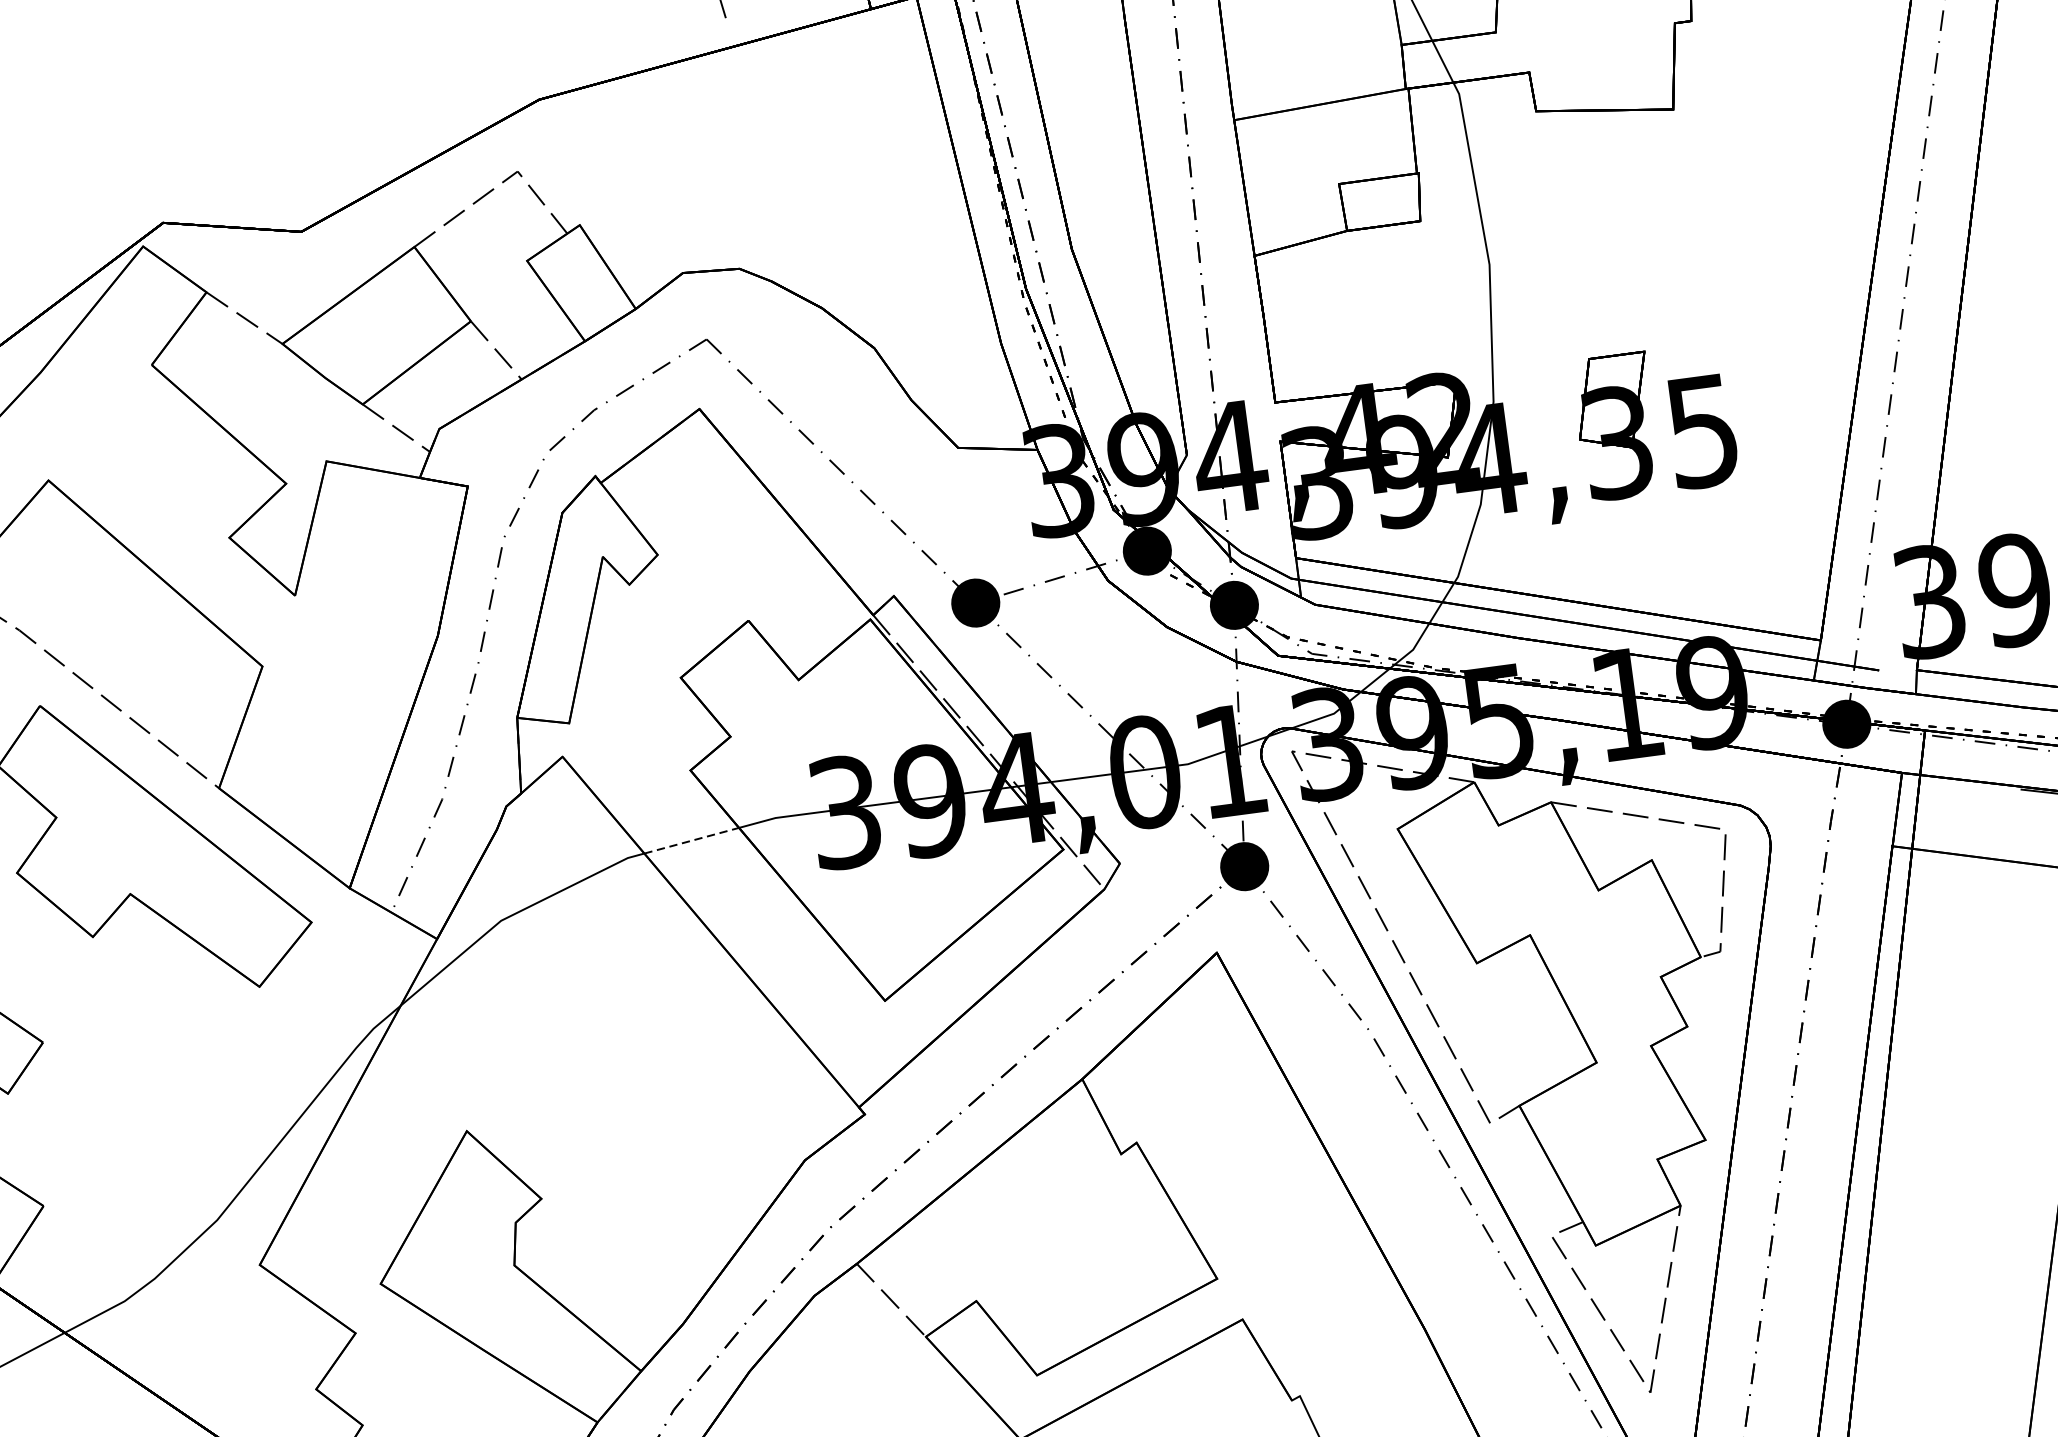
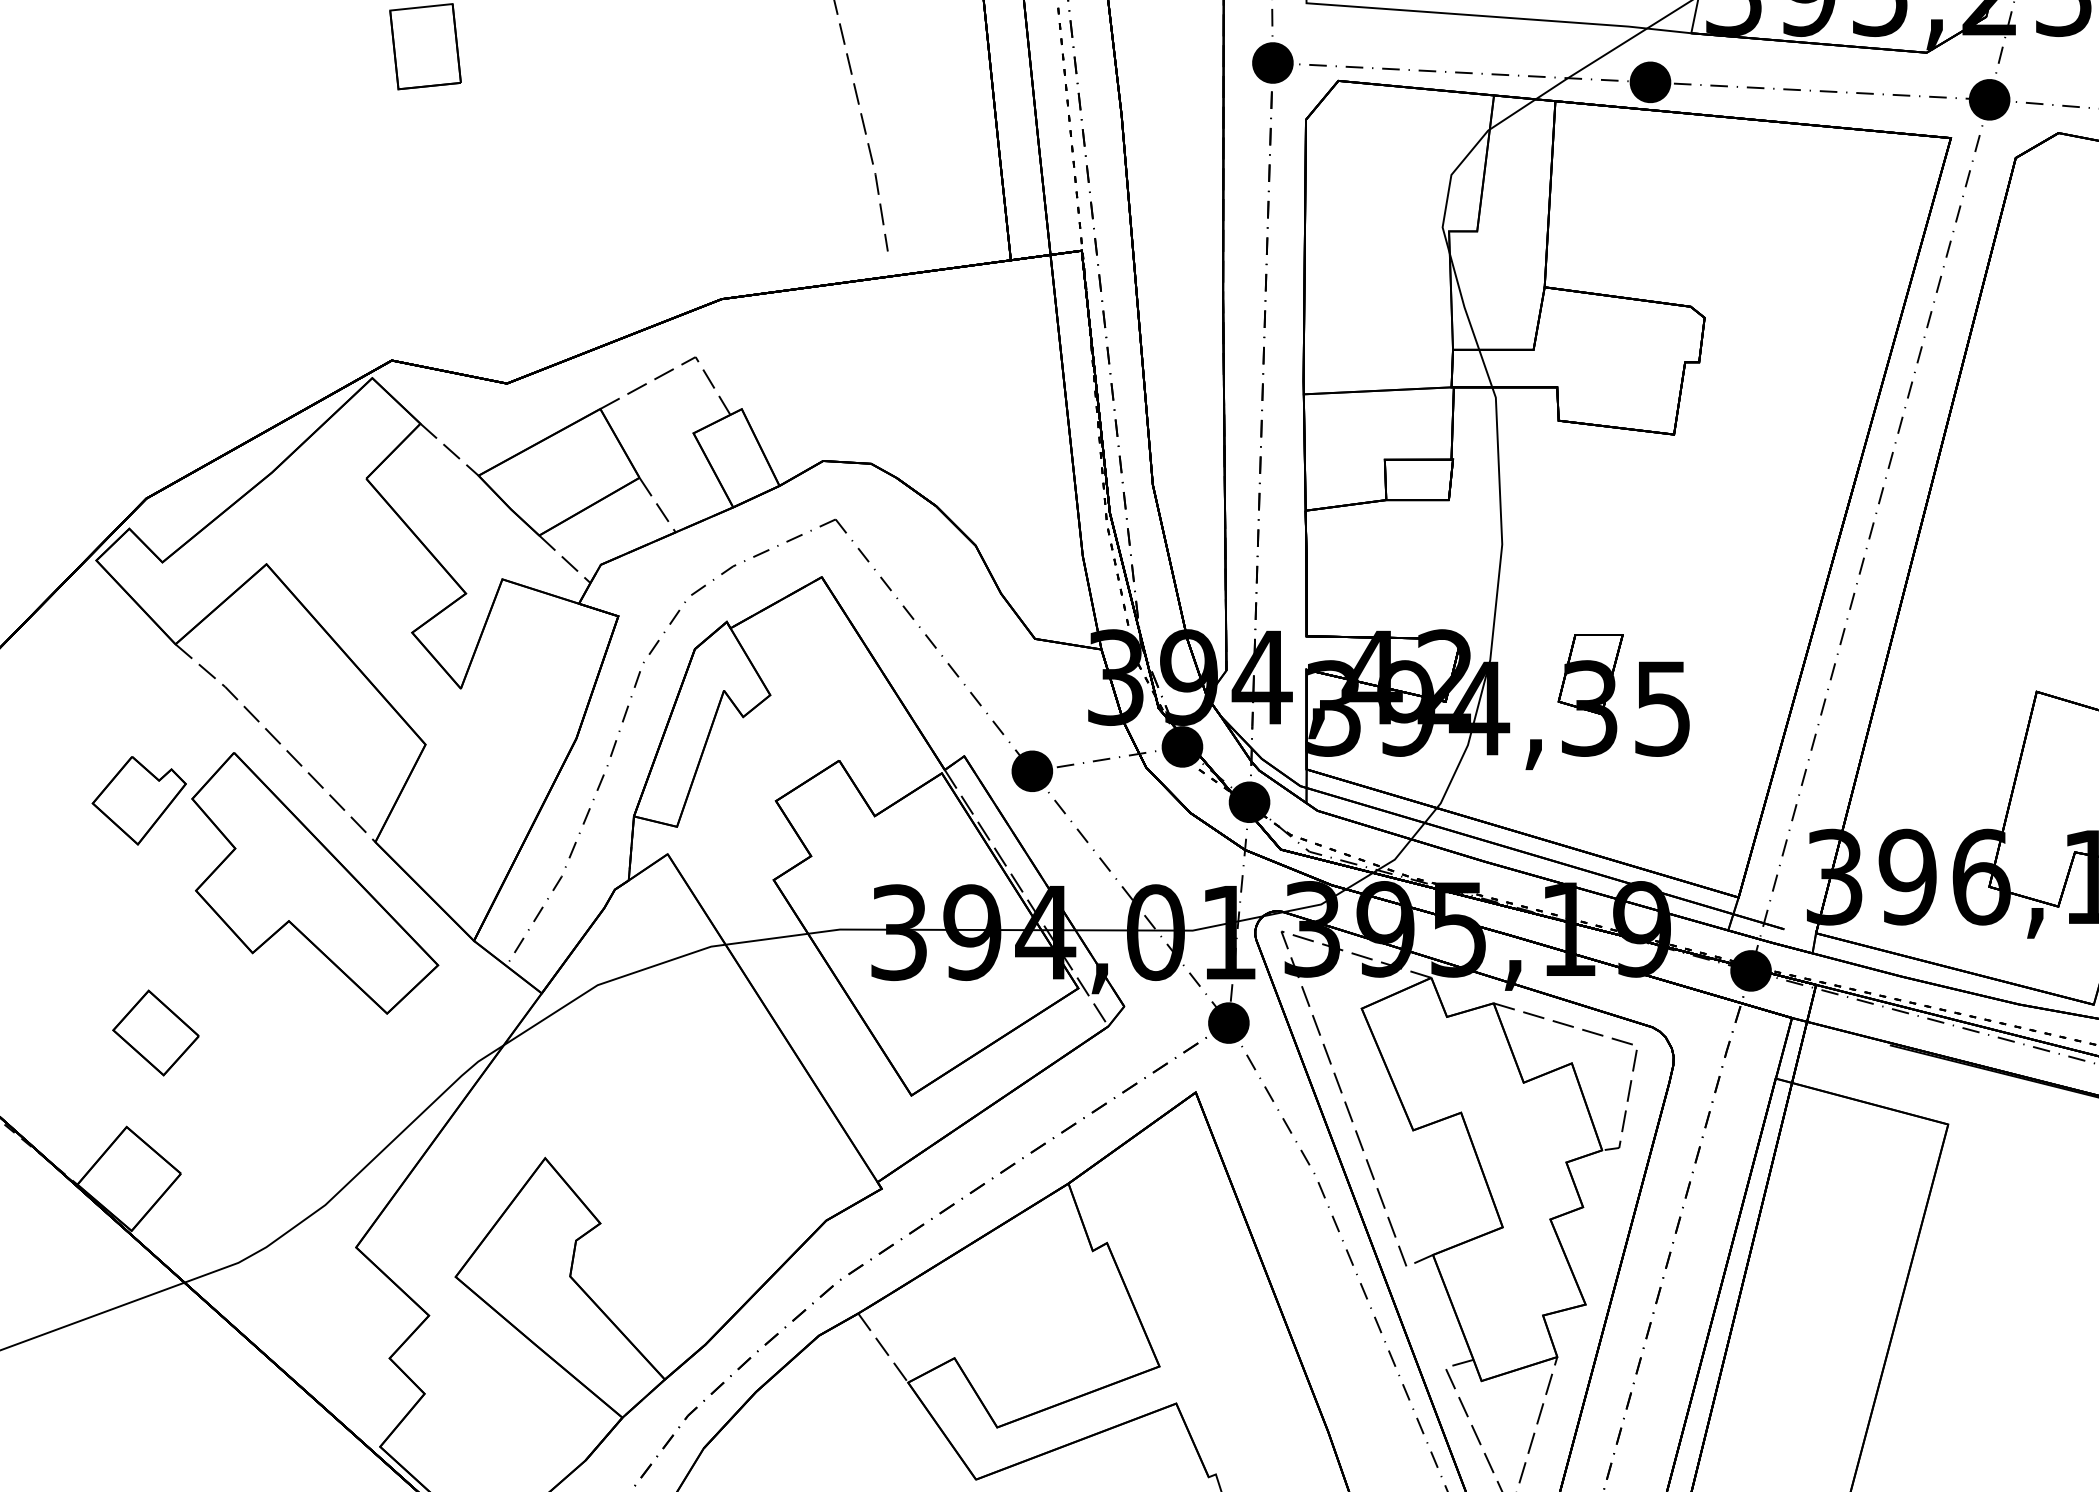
line: (691, 841) -> (766, 939), dashed -> solid

